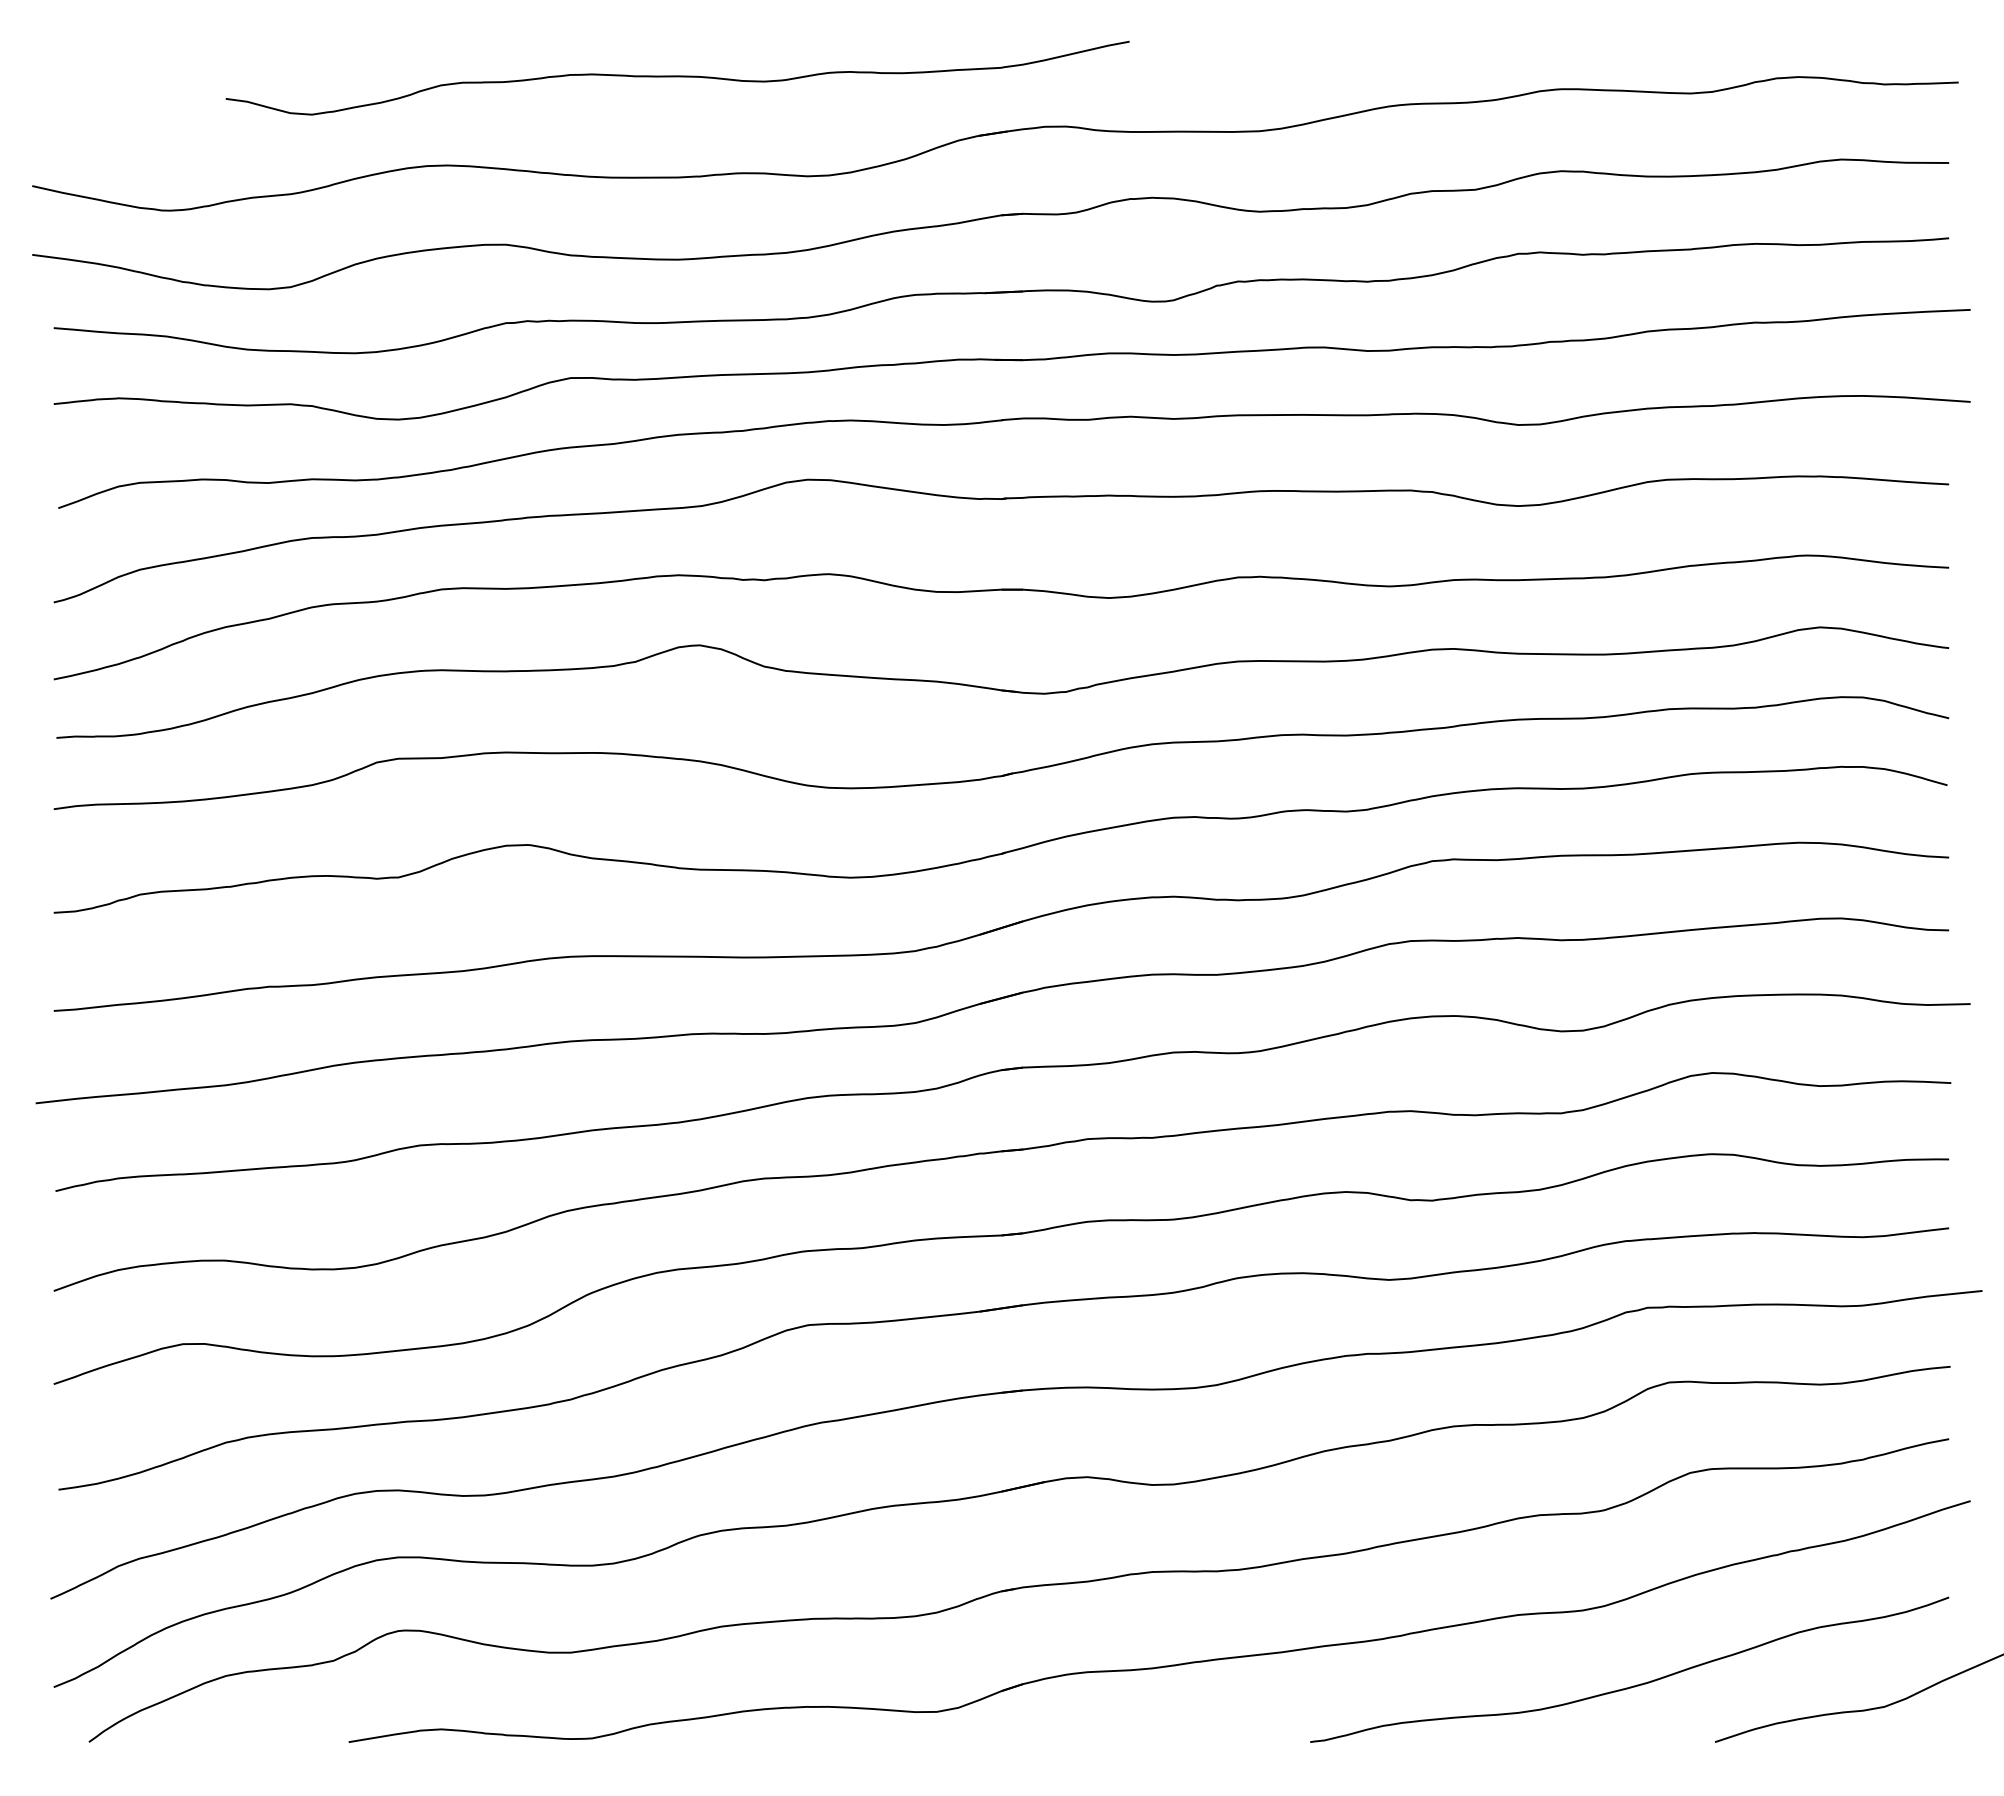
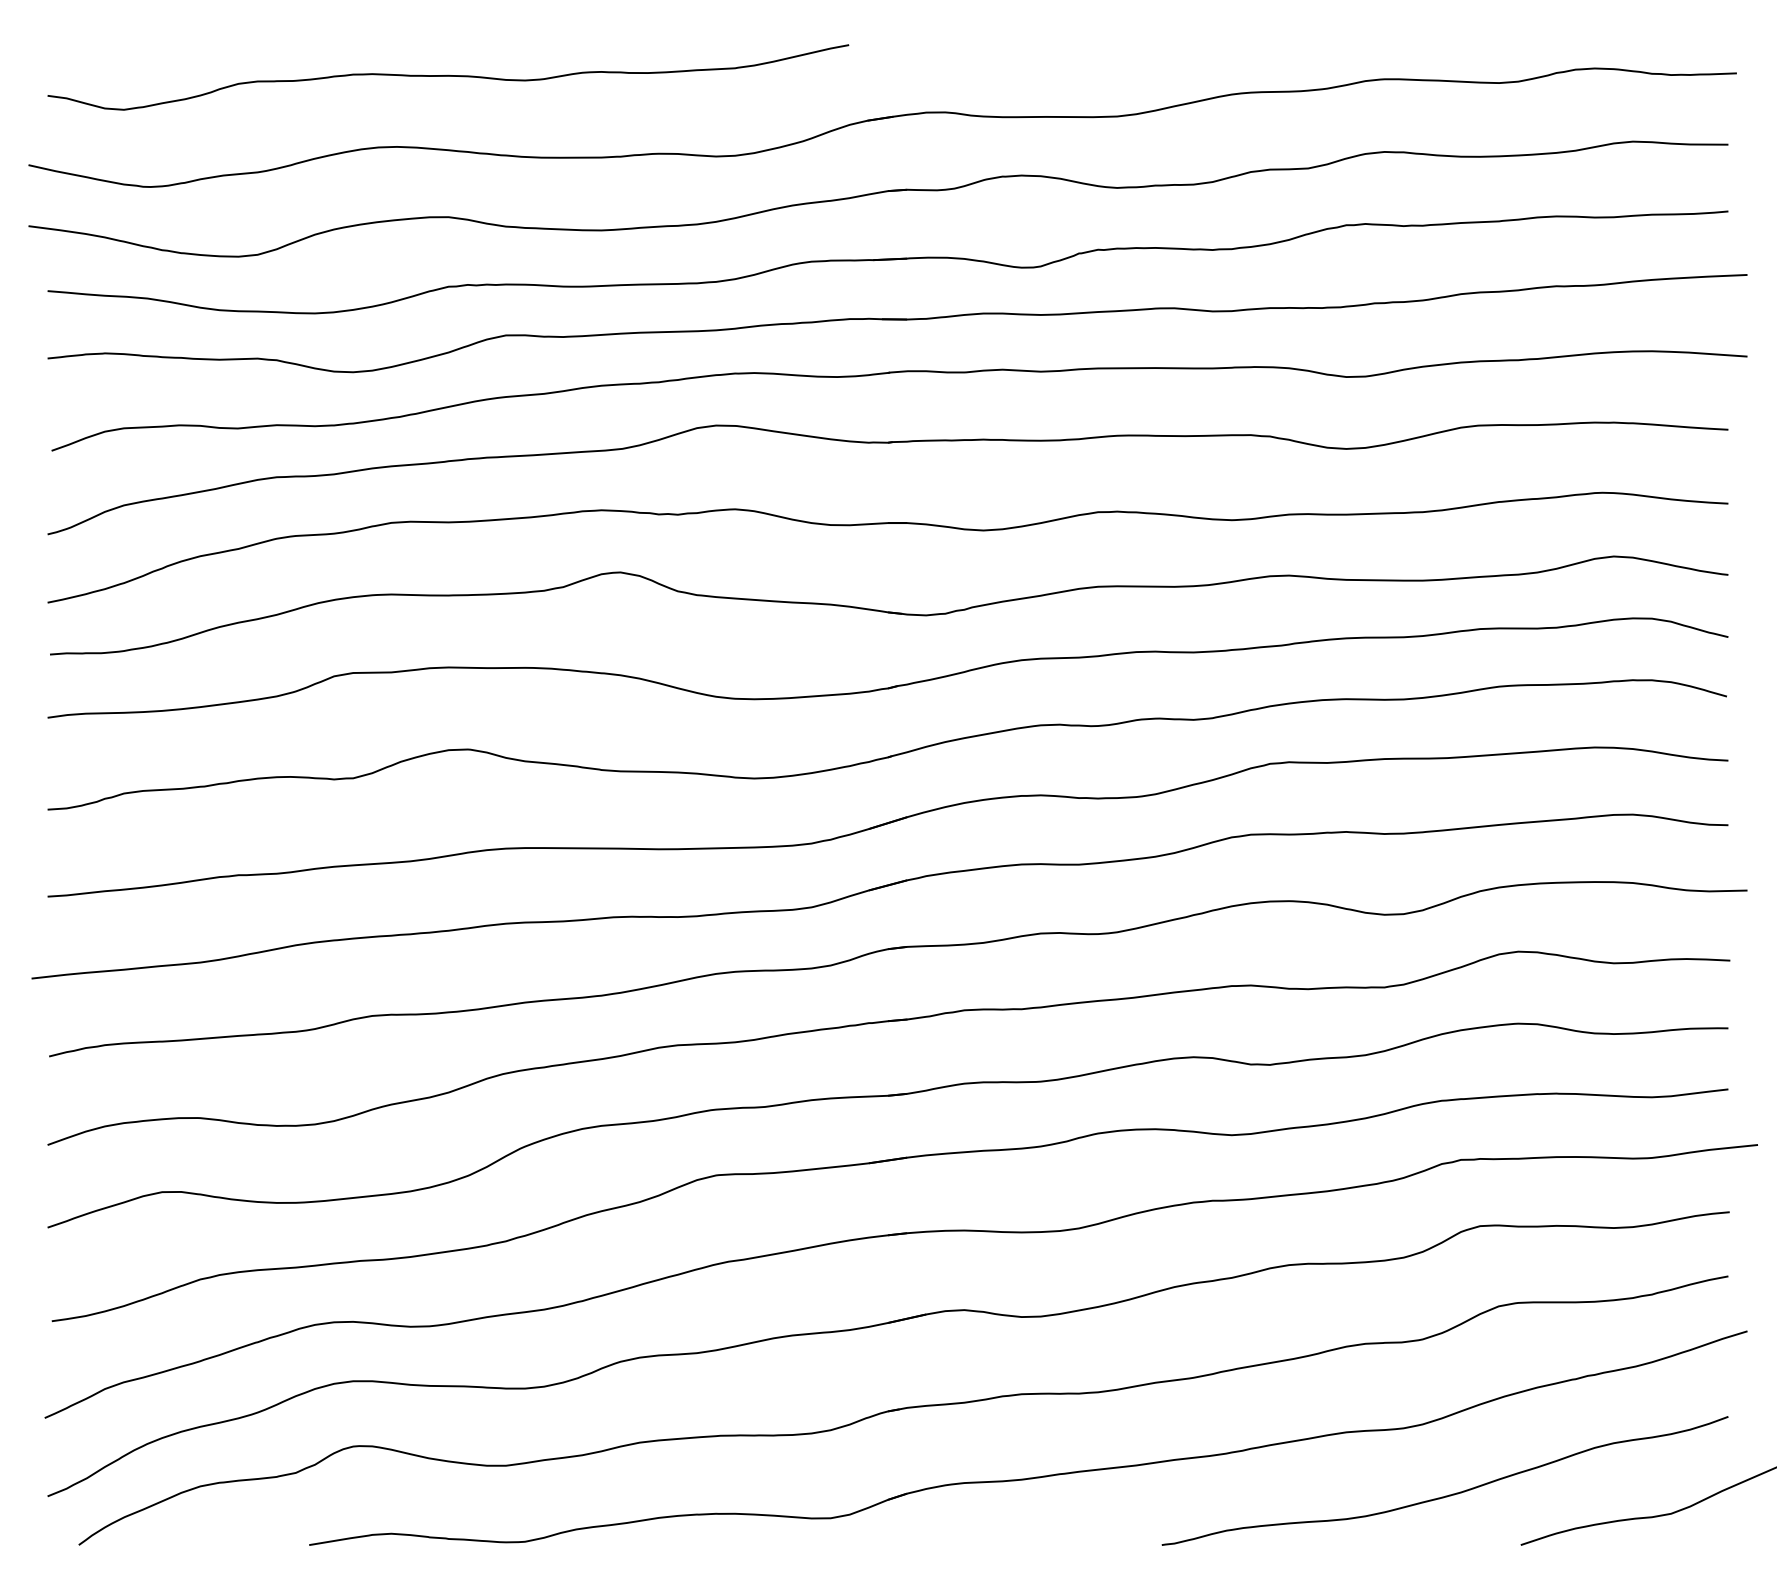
curve: (677, 77) -> (448, 76), moved

